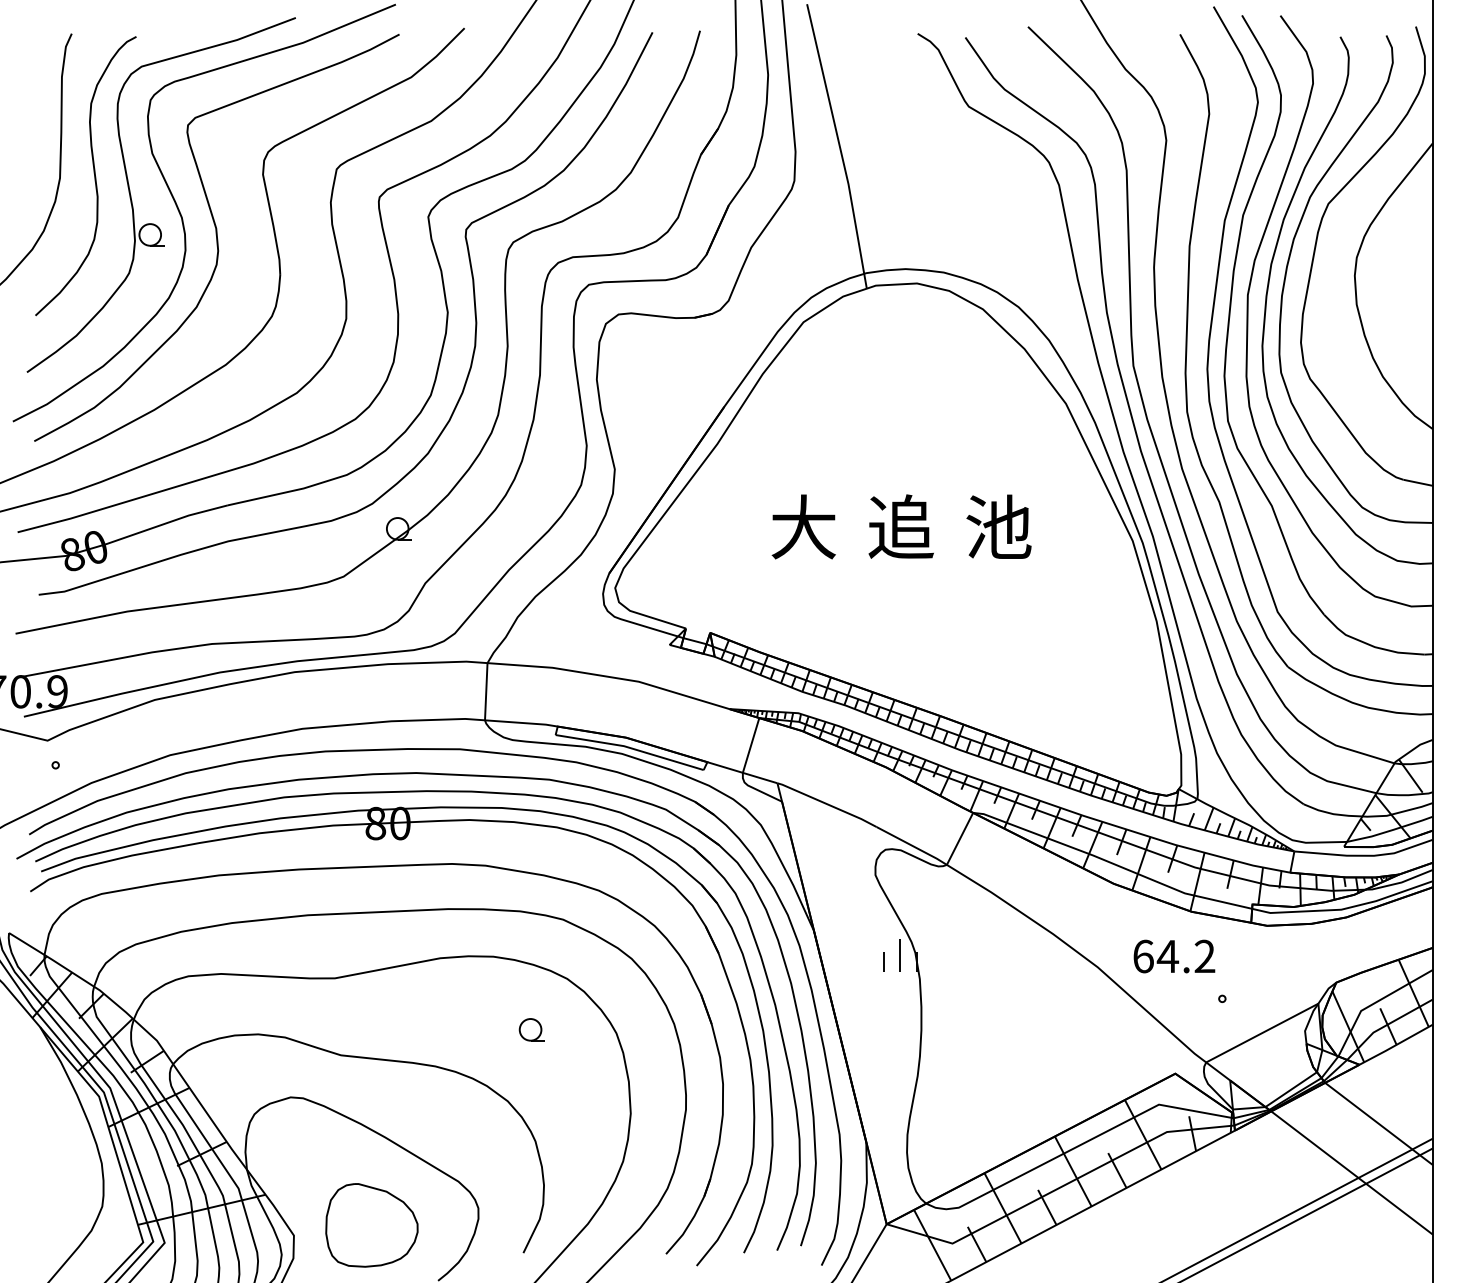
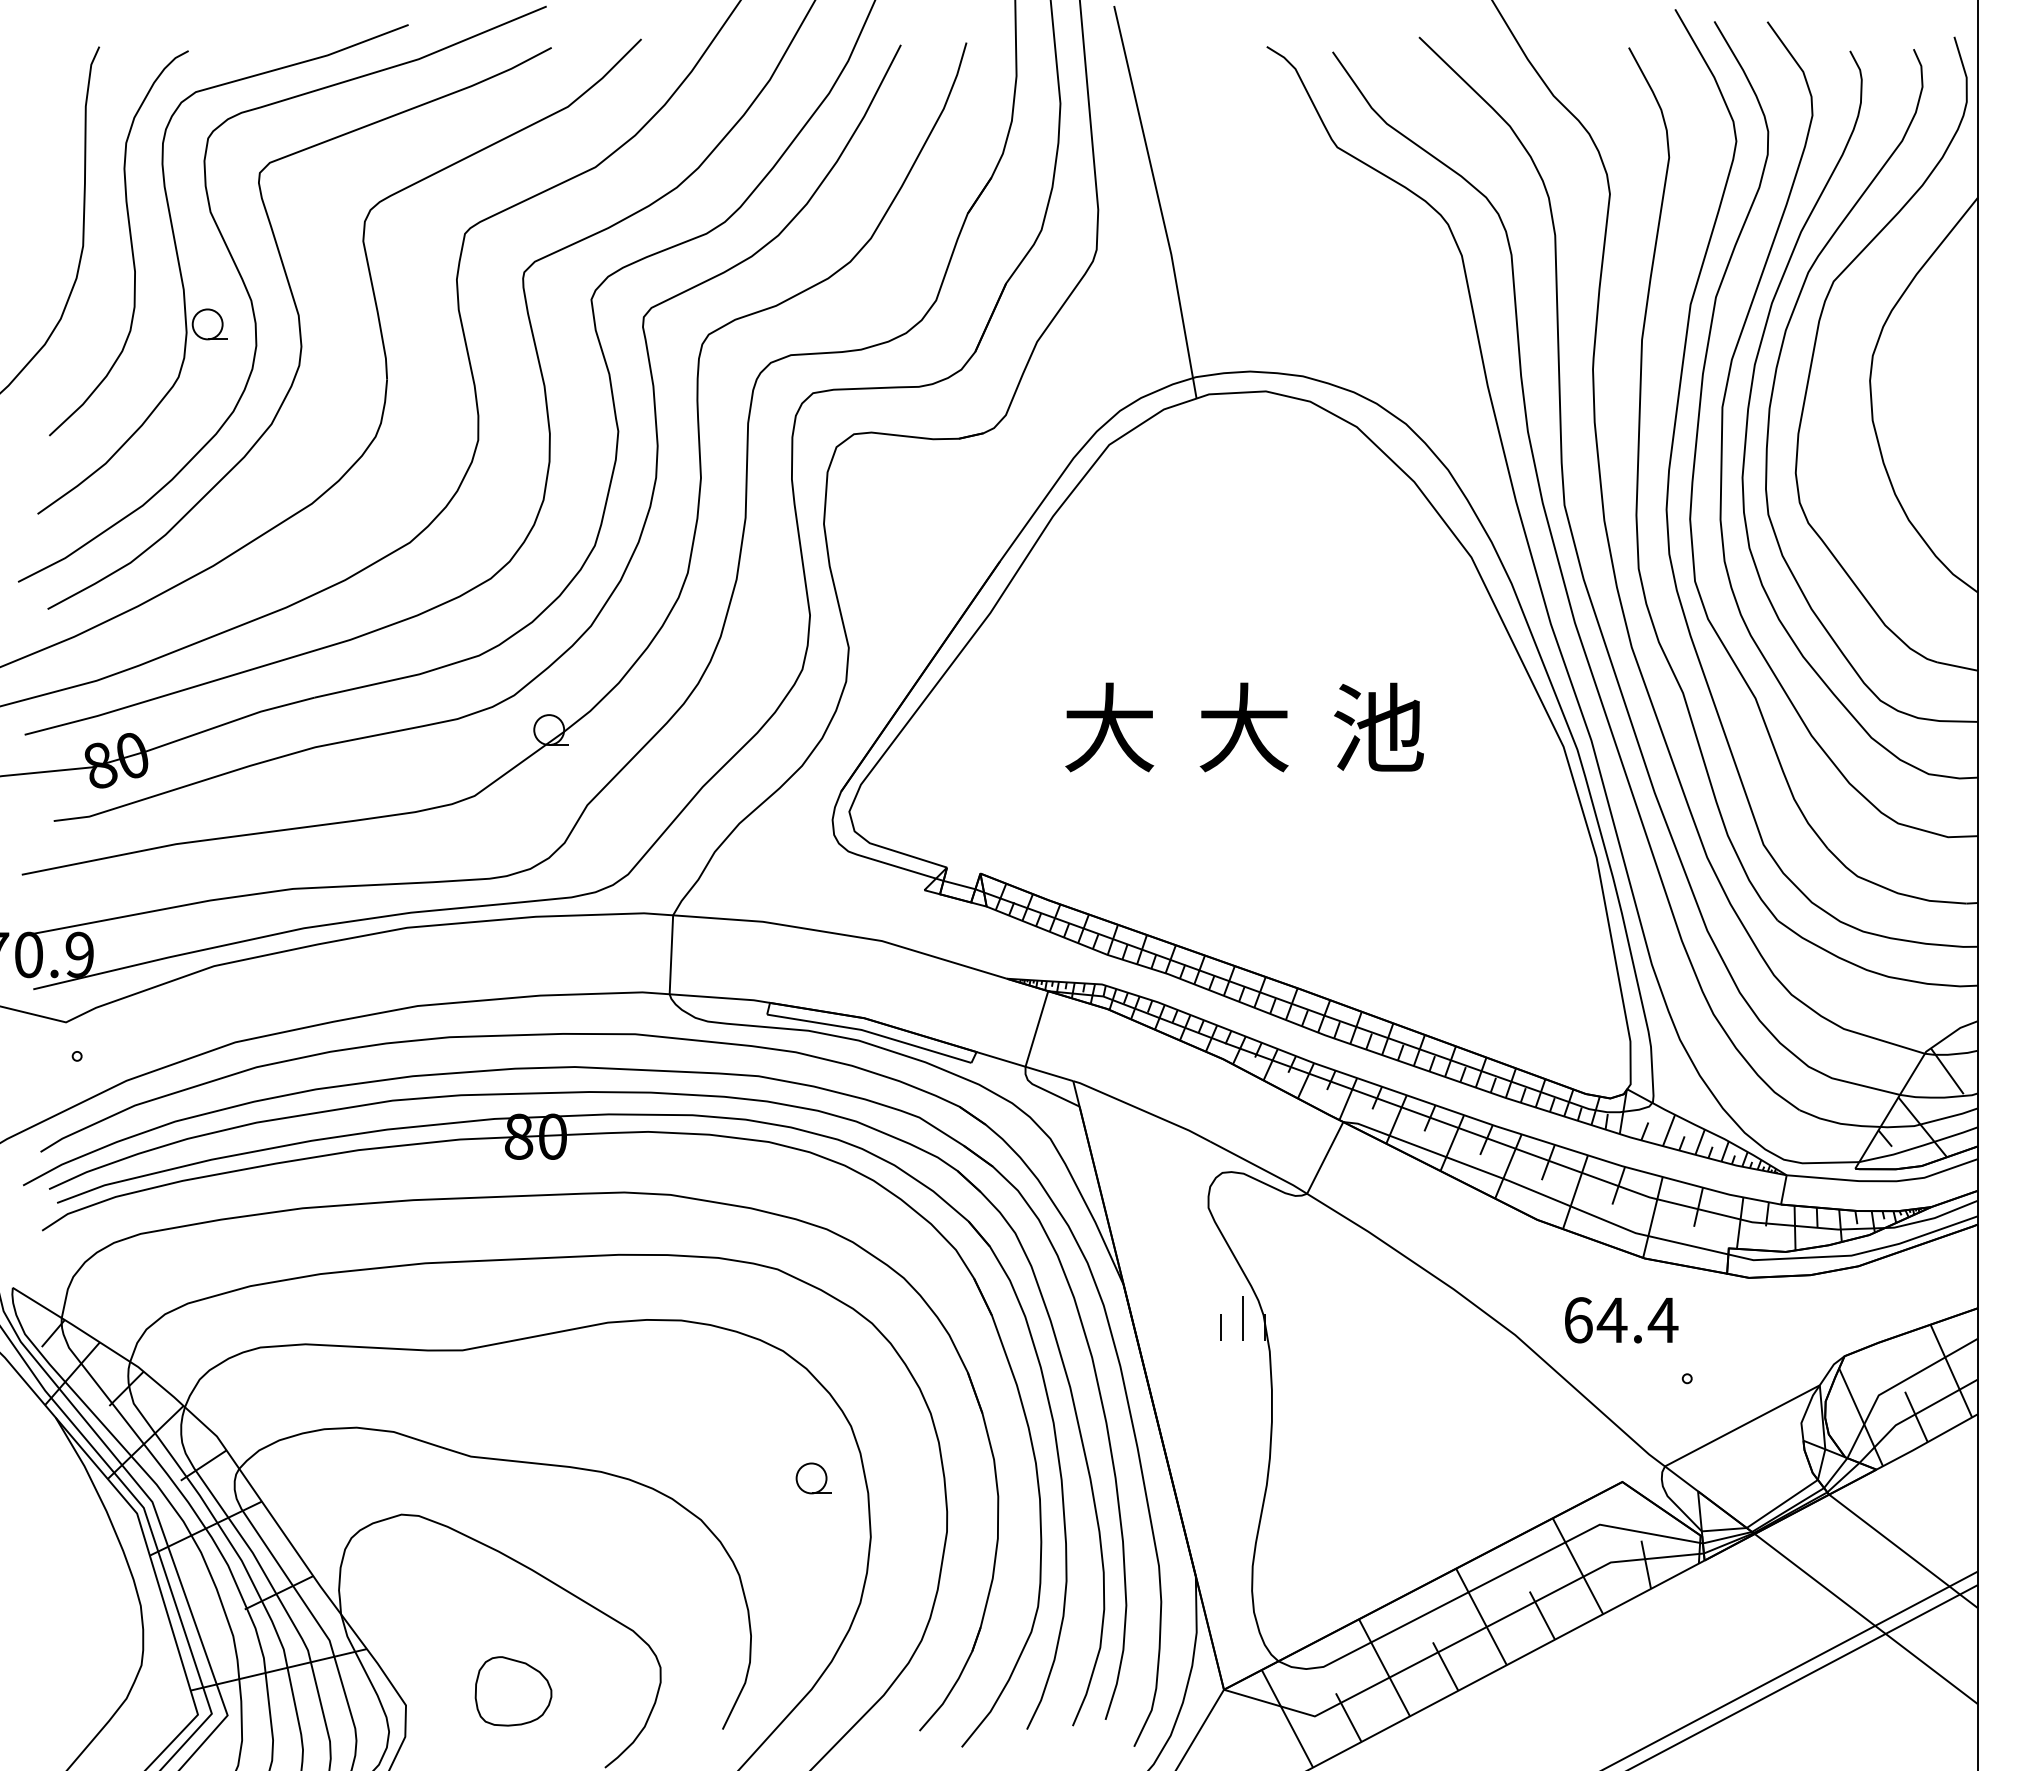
text: (901, 527) -> (1244, 727), 追 -> 大
text: (1204, 955) -> (1662, 1319), 64.2 -> 64.4
part: (531, 1029) -> (813, 1478), moved
part: (371, 1225) -> (513, 1691), size x0.6

